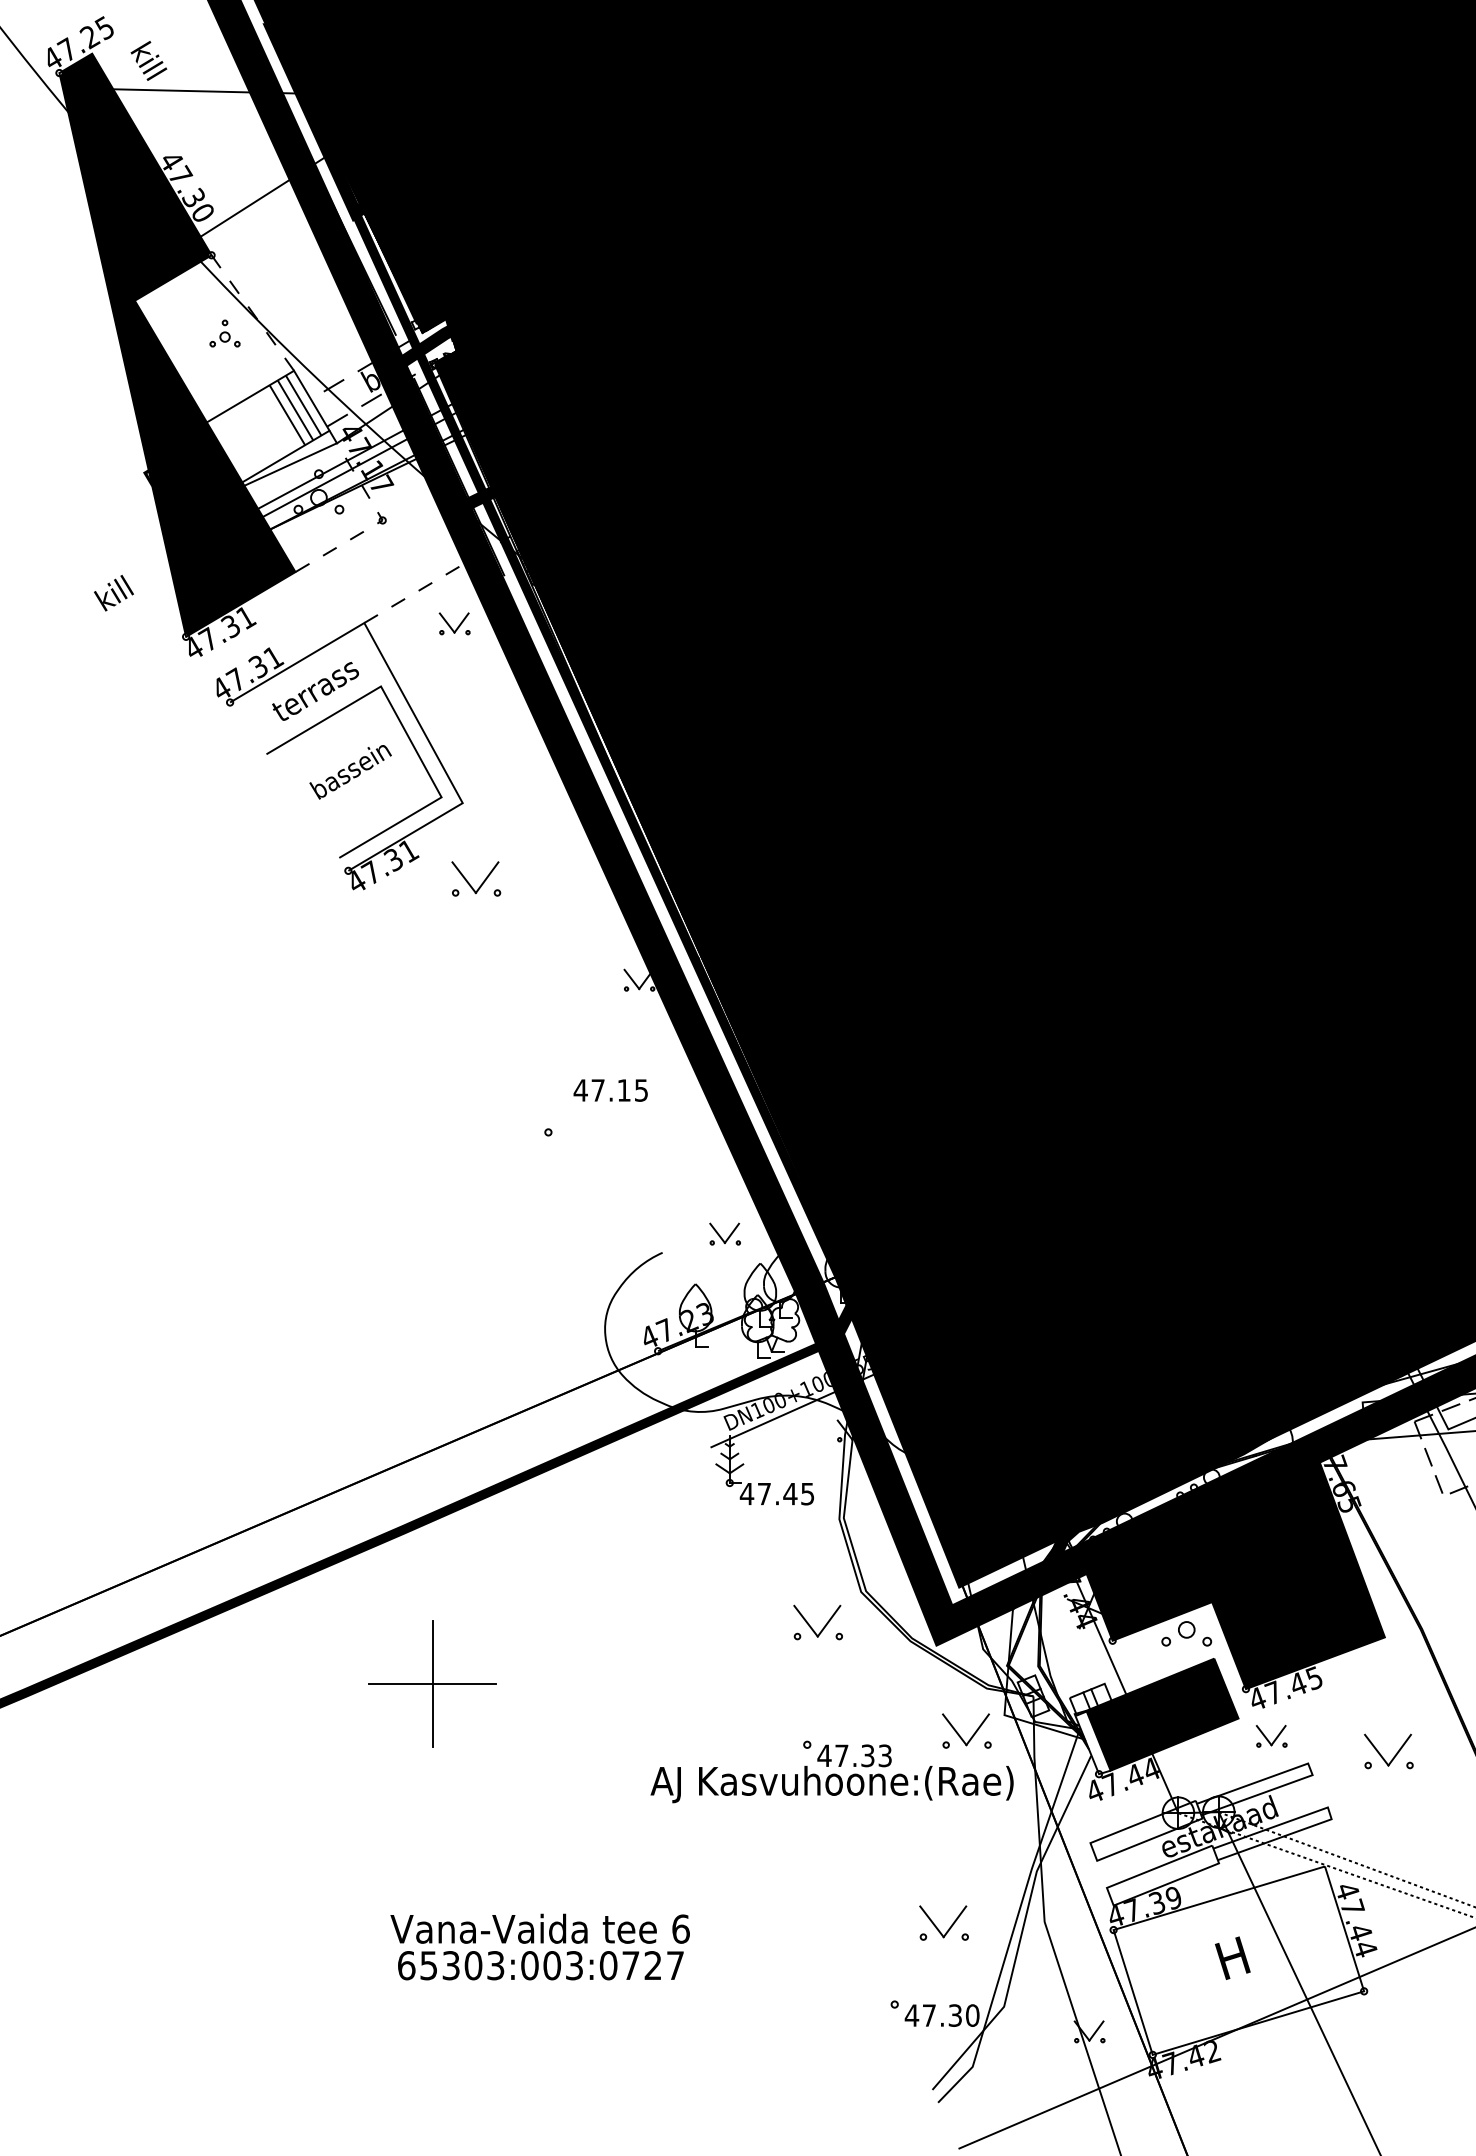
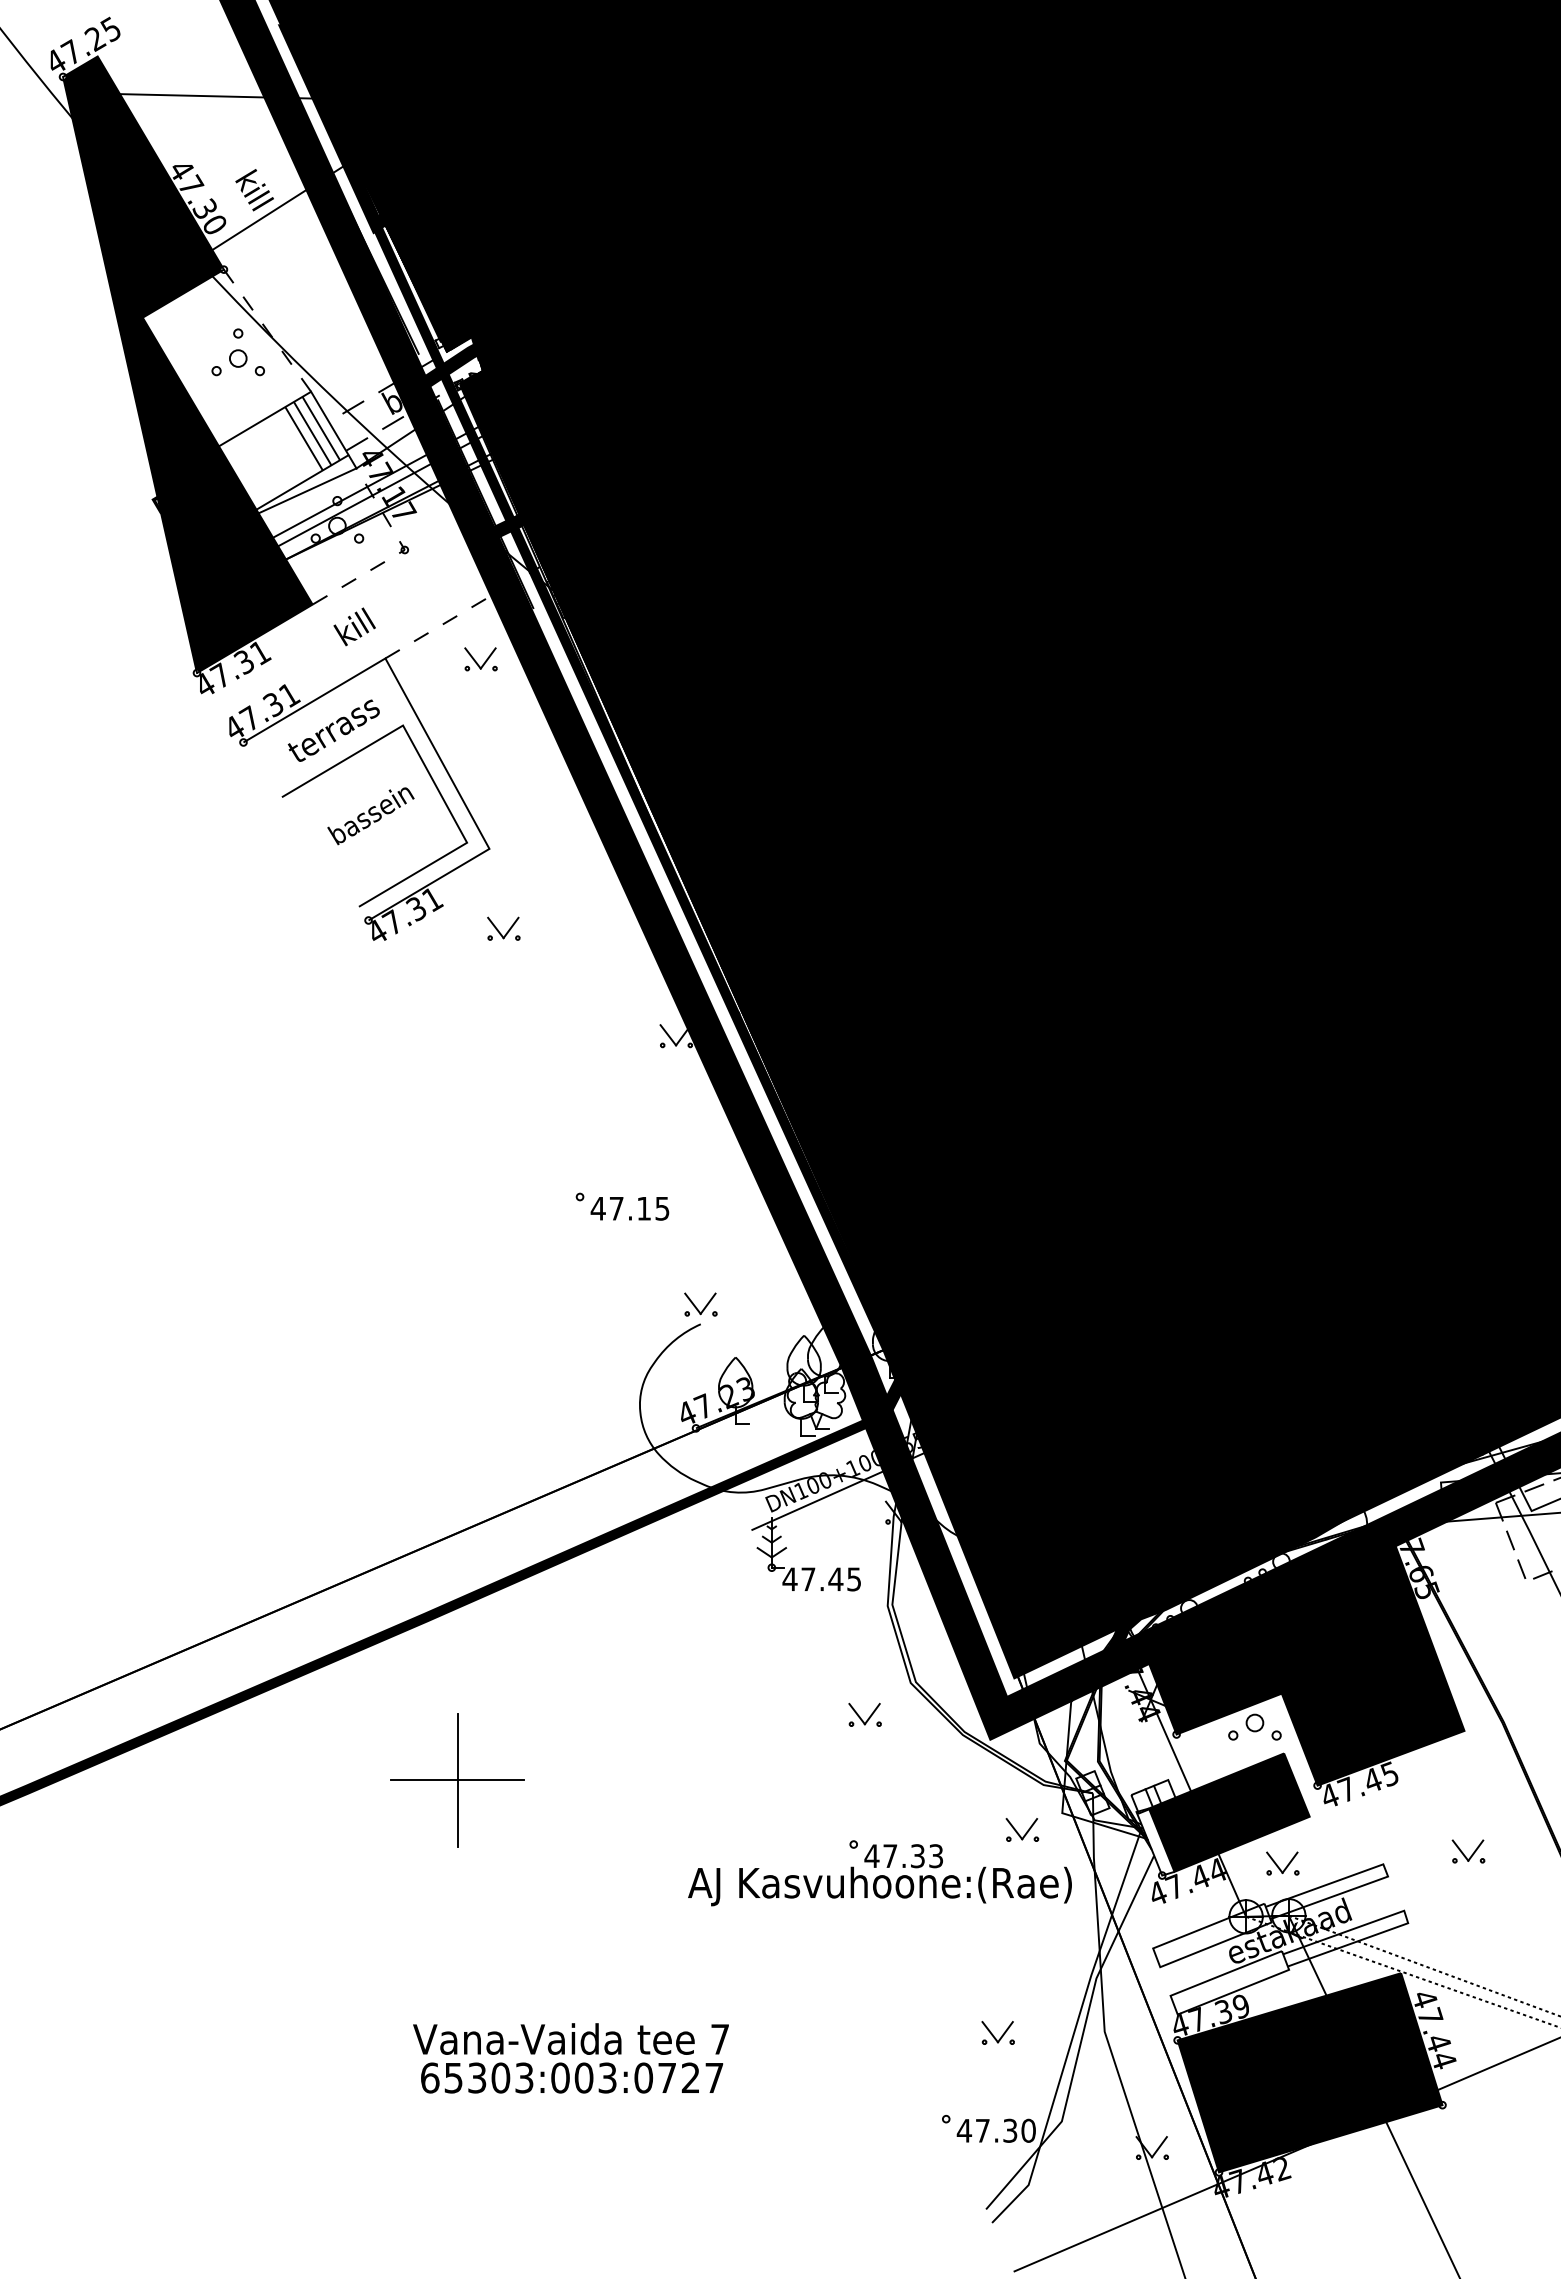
text: (148, 61) -> (254, 190), moved
part: (224, 333) -> (237, 352), size x1.67
text: (113, 592) -> (354, 626), moved
part: (476, 878) -> (503, 928), size x0.62
text: (610, 1090) -> (629, 1208), moved
part: (724, 1234) -> (700, 1304), moved
part: (817, 1621) -> (864, 1714), size x0.62
part: (966, 1730) -> (1022, 1829), size x0.62
part: (1271, 1736) -> (1282, 1863), moved
part: (1388, 1751) -> (1468, 1851), size x0.62
part: (943, 1922) -> (997, 2032), size x0.62
text: (681, 1929) -> (720, 2039), 6 -> 7
fill: (1238, 1960) -> (1309, 2072), added

